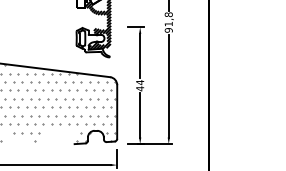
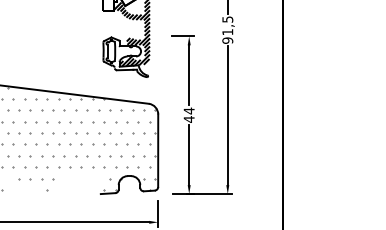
text: (168, 14) -> (227, 19), 91,8 -> 91,5

